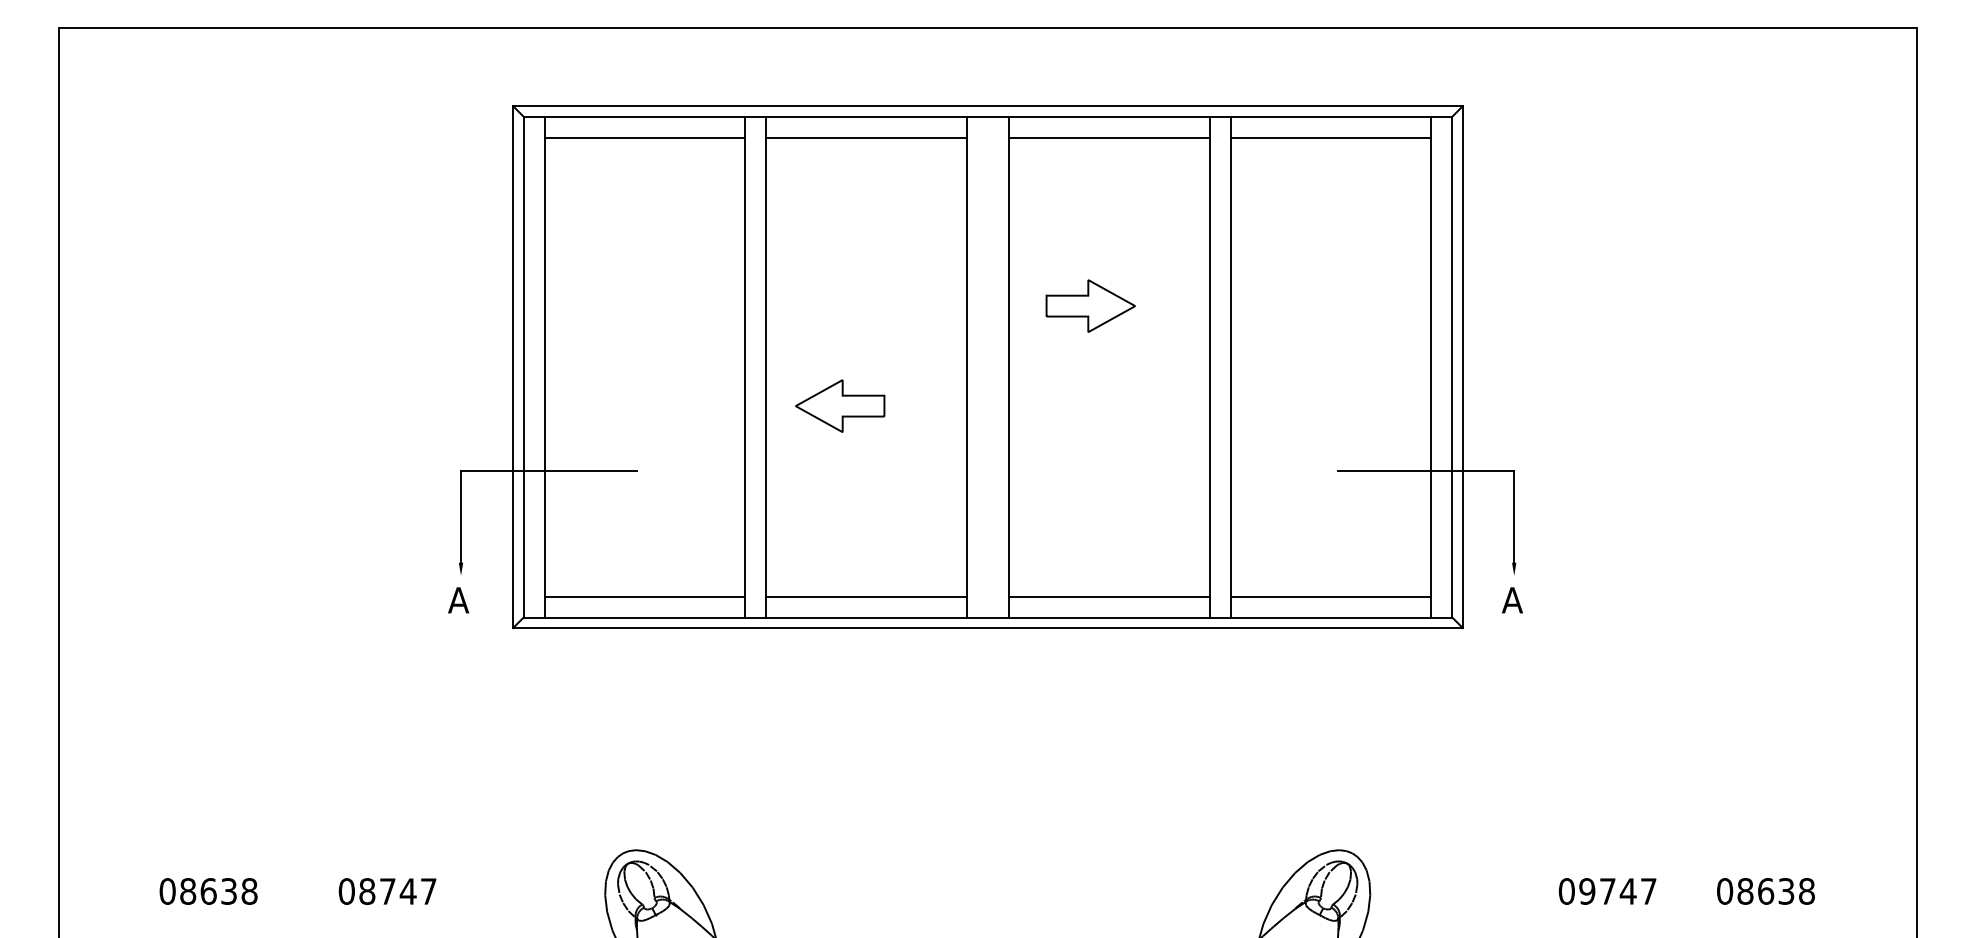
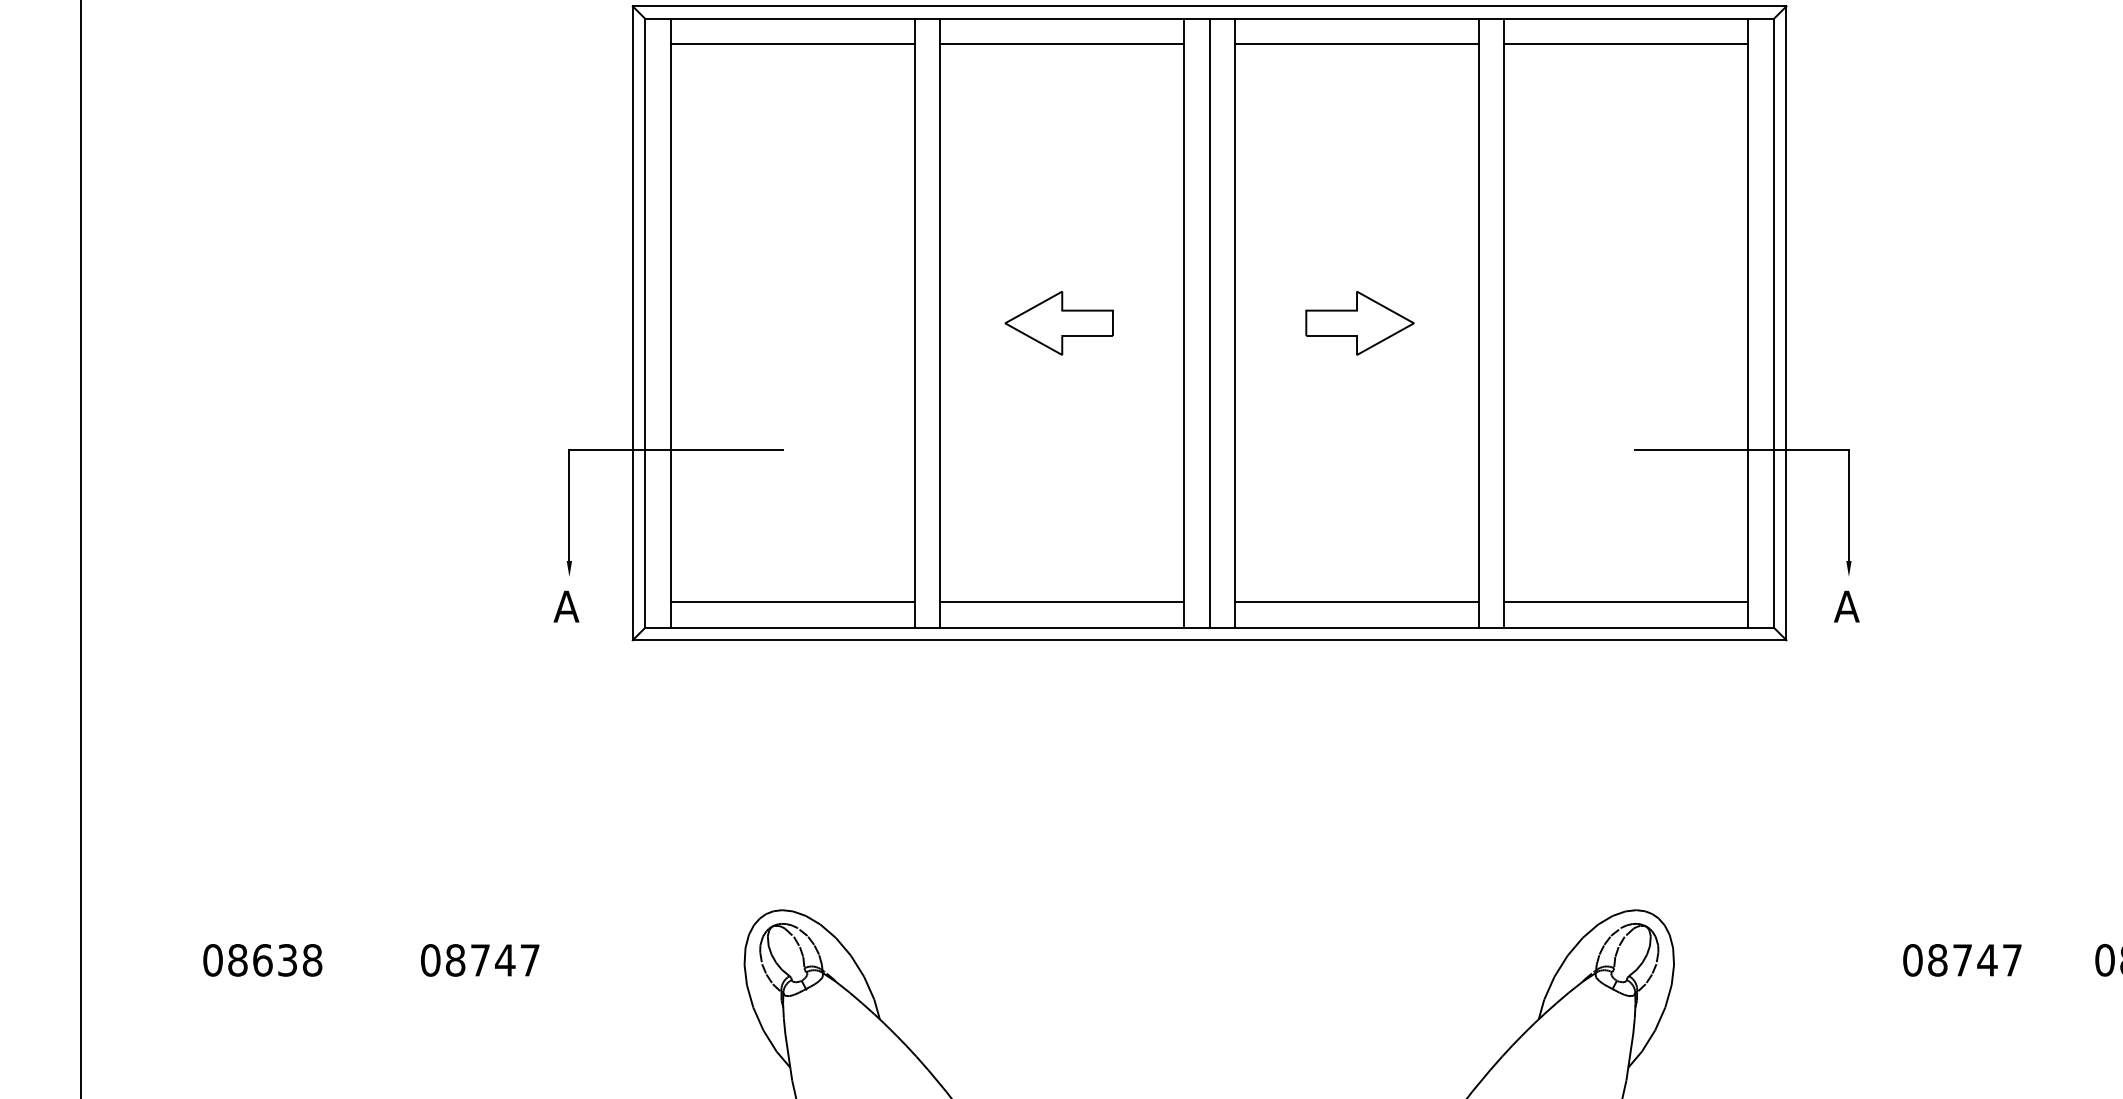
part: (1090, 305) -> (1359, 322), moved
line: (988, 366) -> (1210, 322), added
part: (840, 405) -> (1059, 322), moved
text: (1587, 891) -> (1937, 960), 09747 -> 08747

